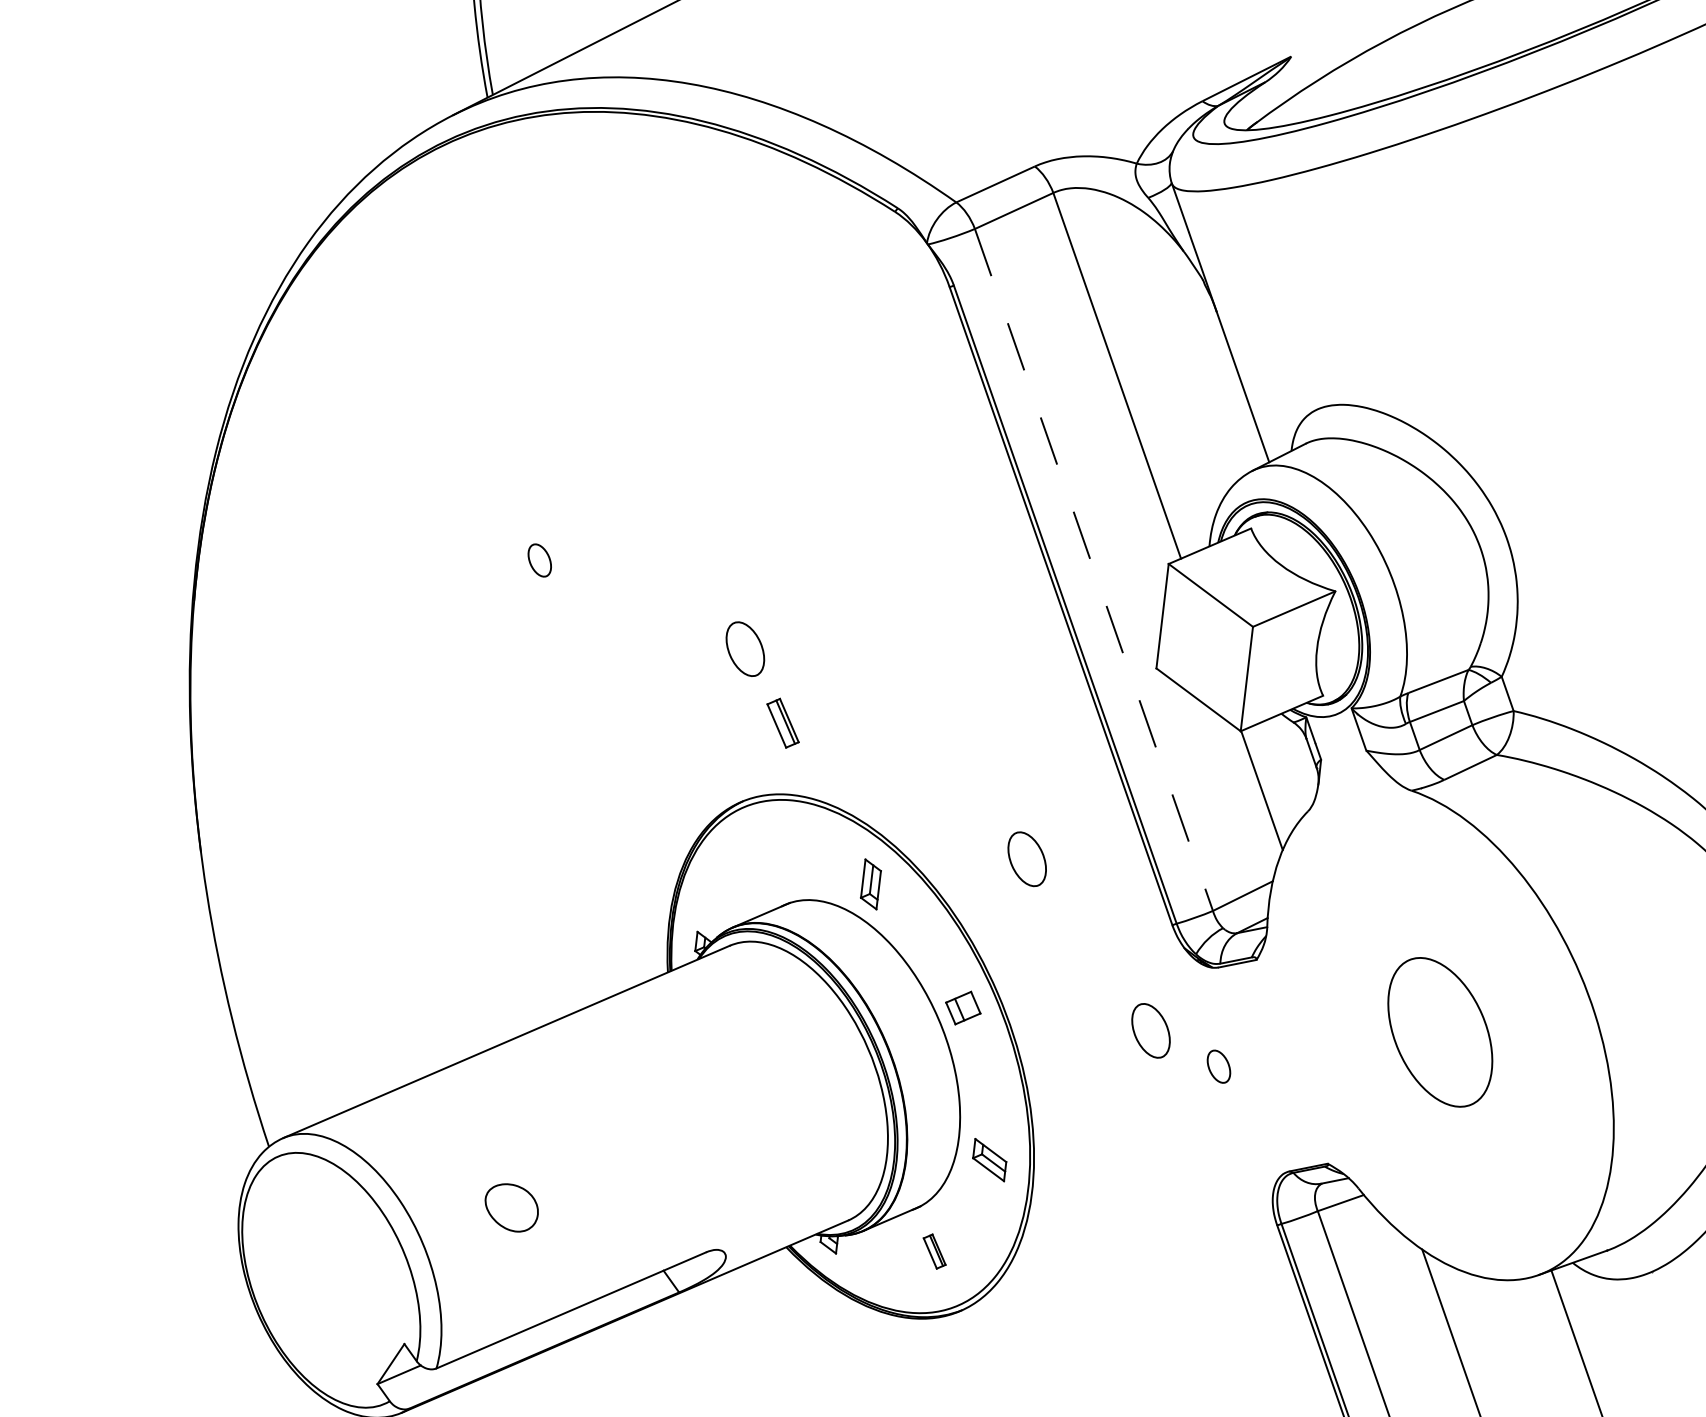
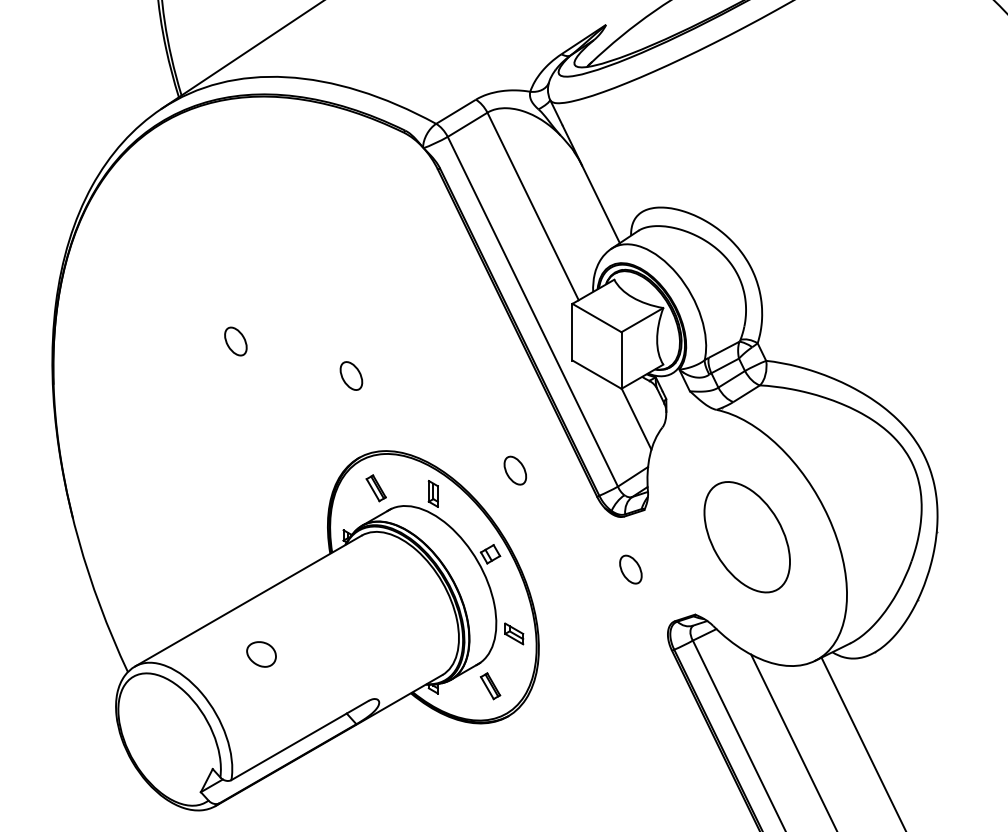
part: (539, 560) -> (235, 341), size x1.67
line: (1094, 571) -> (533, 312), dashed -> solid
part: (781, 723) -> (375, 488), moved
part: (1151, 1030) -> (592, 554), removed
part: (1439, 1032) -> (746, 537), size x1.43
part: (1218, 1066) -> (630, 569), size x1.67
part: (511, 1207) -> (261, 654), moved
part: (934, 1251) -> (490, 686), size x1.43

